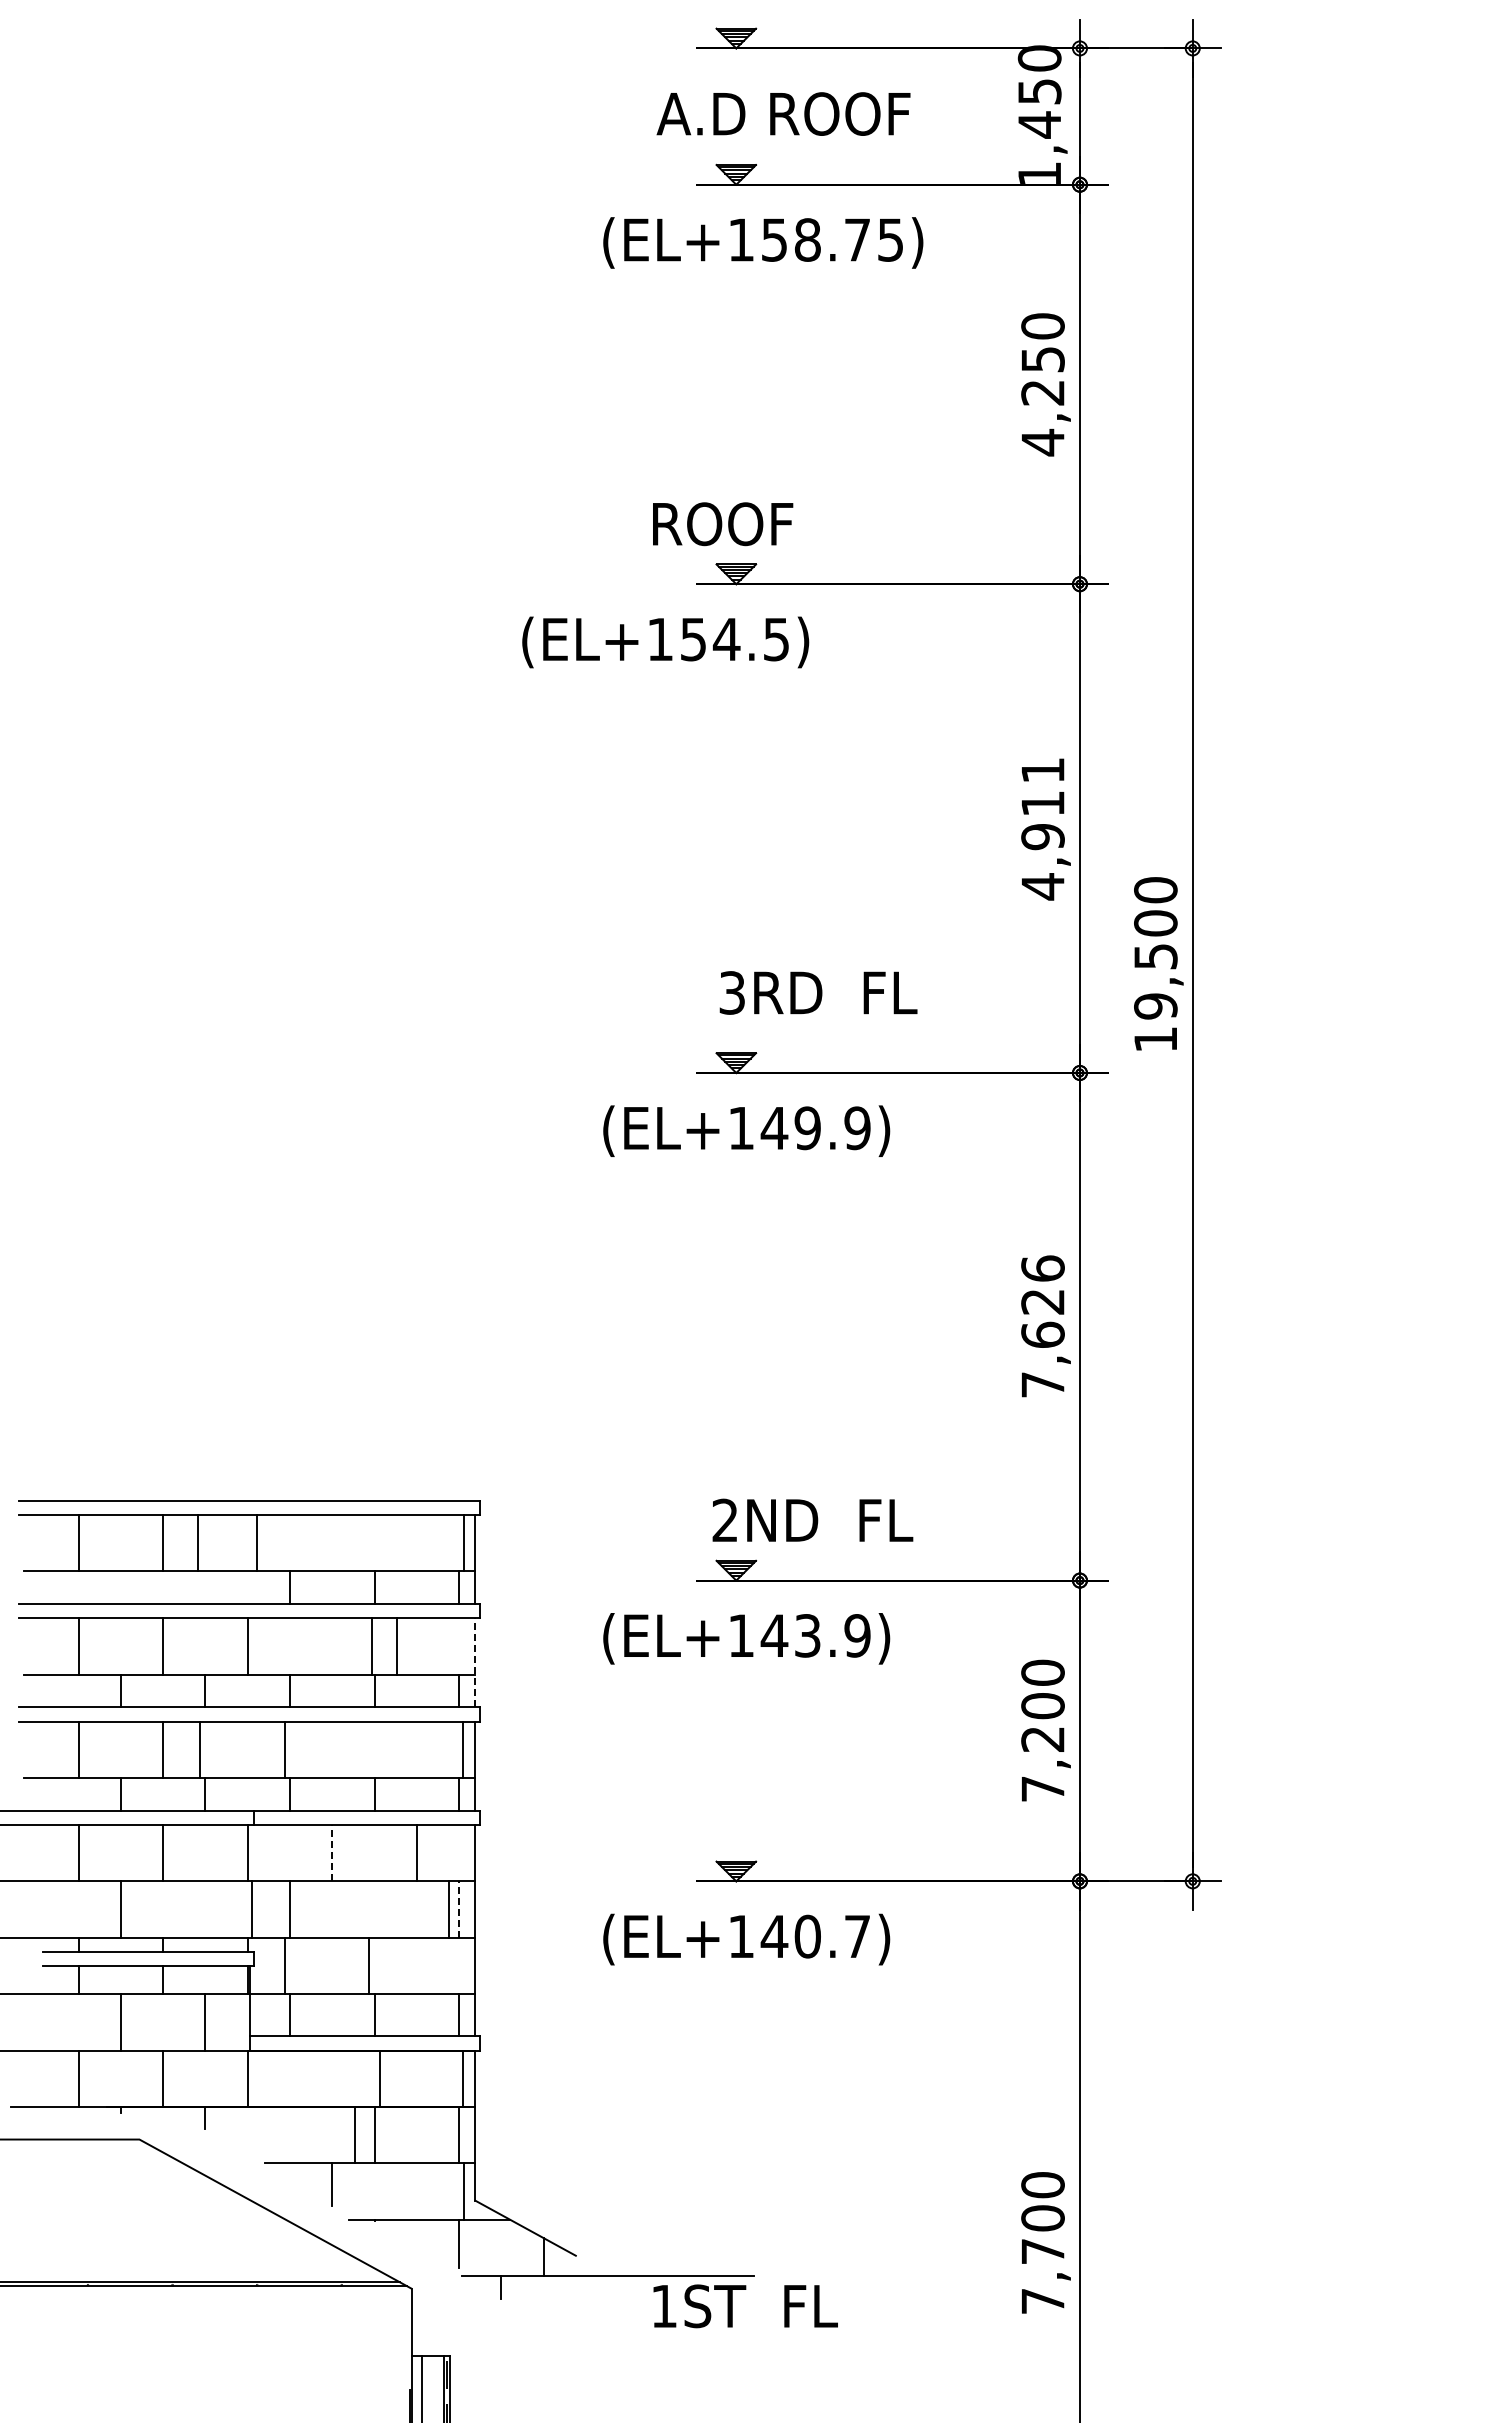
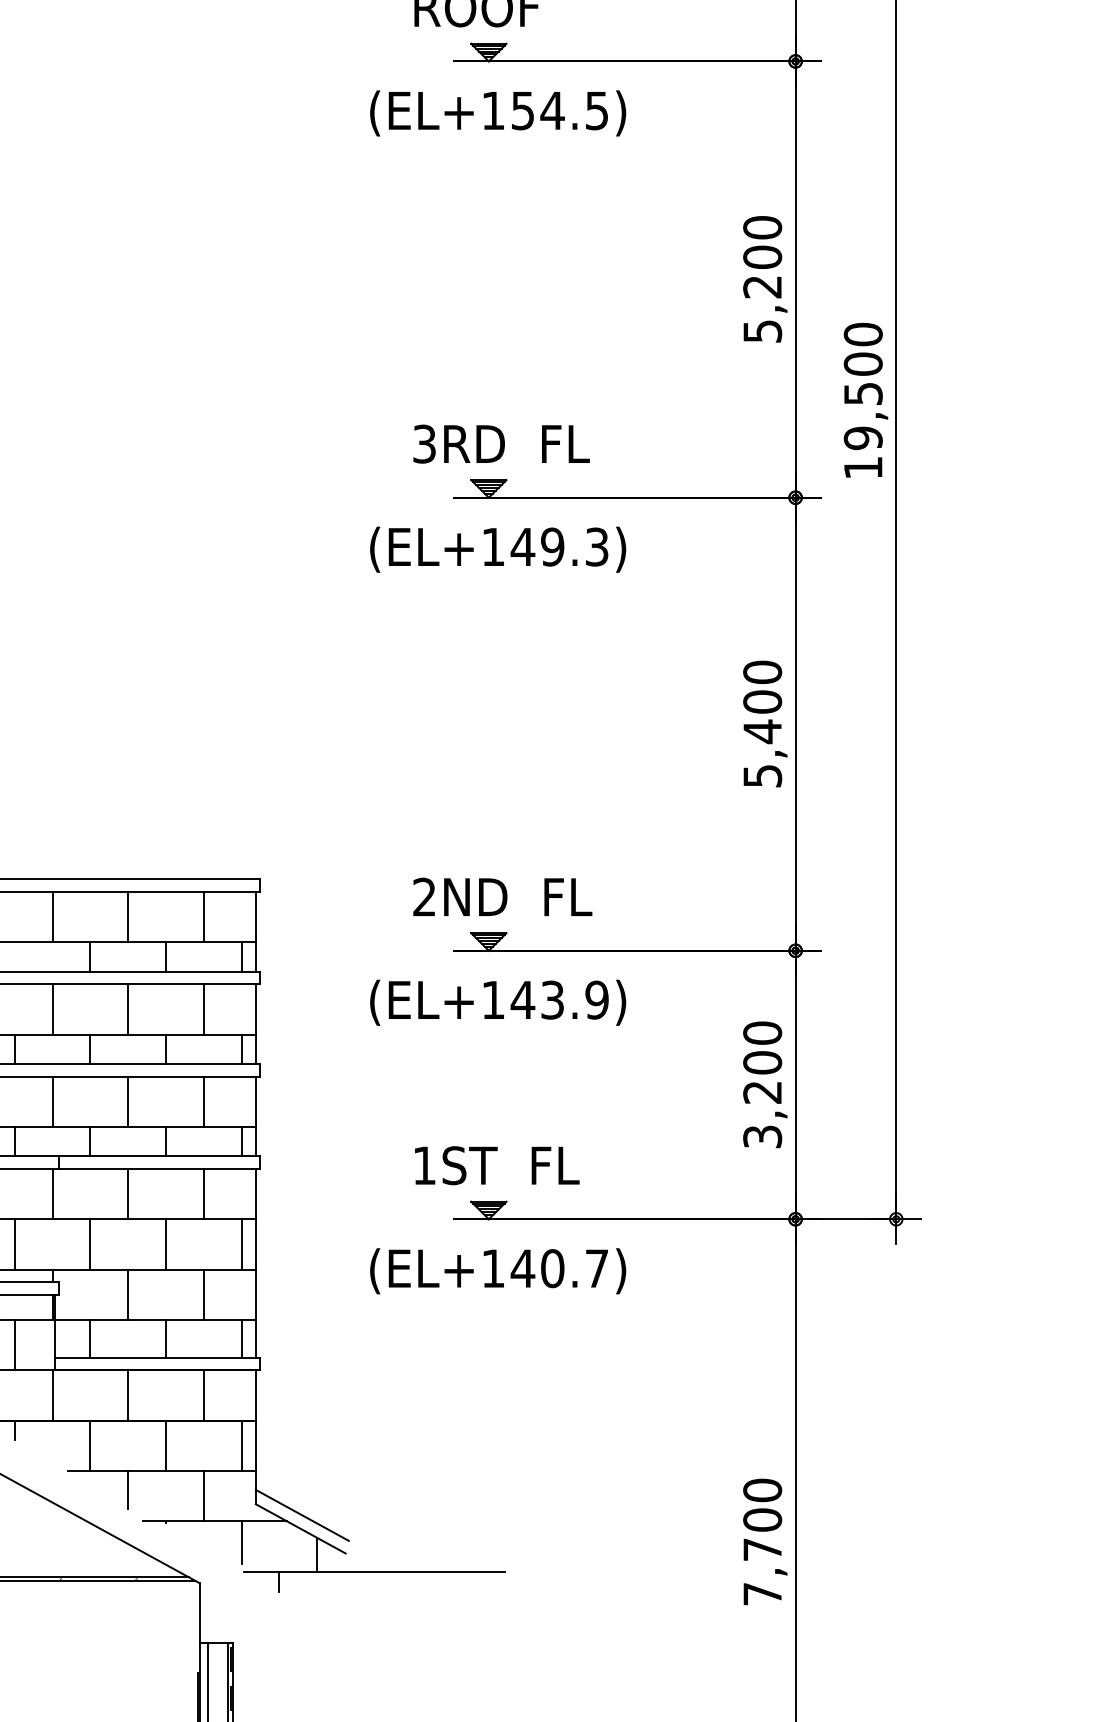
text: (665, 642) -> (497, 113), moved
text: (1042, 828) -> (762, 279), 4,911 -> 5,200
text: (818, 992) -> (501, 443), moved
text: (857, 1128) -> (597, 547), (EL+149.9) -> (EL+149.3)
text: (1042, 1326) -> (762, 724), 7,626 -> 5,400
text: (812, 1519) -> (502, 896), moved
line: (197, 1542) -> (52, 916), moved
line: (257, 1542) -> (128, 916), moved
line: (463, 1542) -> (203, 916), moved
line: (371, 1646) -> (203, 1009), moved
line: (397, 1646) -> (128, 1009), moved
line: (475, 1662) -> (256, 1023), dashed -> solid
line: (199, 1749) -> (52, 1101), moved
line: (285, 1749) -> (128, 1101), moved
line: (462, 1749) -> (203, 1101), moved
text: (1042, 1788) -> (762, 1136), 7,200 -> 3,200
line: (332, 1852) -> (128, 1193), dashed -> solid
line: (252, 1909) -> (15, 1244), moved
line: (448, 1909) -> (165, 1244), moved
line: (459, 1909) -> (241, 1244), dashed -> solid
line: (285, 1965) -> (128, 1294), moved
line: (368, 1965) -> (203, 1294), moved
line: (380, 2078) -> (128, 1395), moved
line: (462, 2078) -> (203, 1395), moved
line: (354, 2134) -> (90, 1445), moved
line: (463, 2191) -> (203, 1496), moved
line: (527, 2212) -> (302, 1514), added
text: (745, 2306) -> (497, 1165), moved

